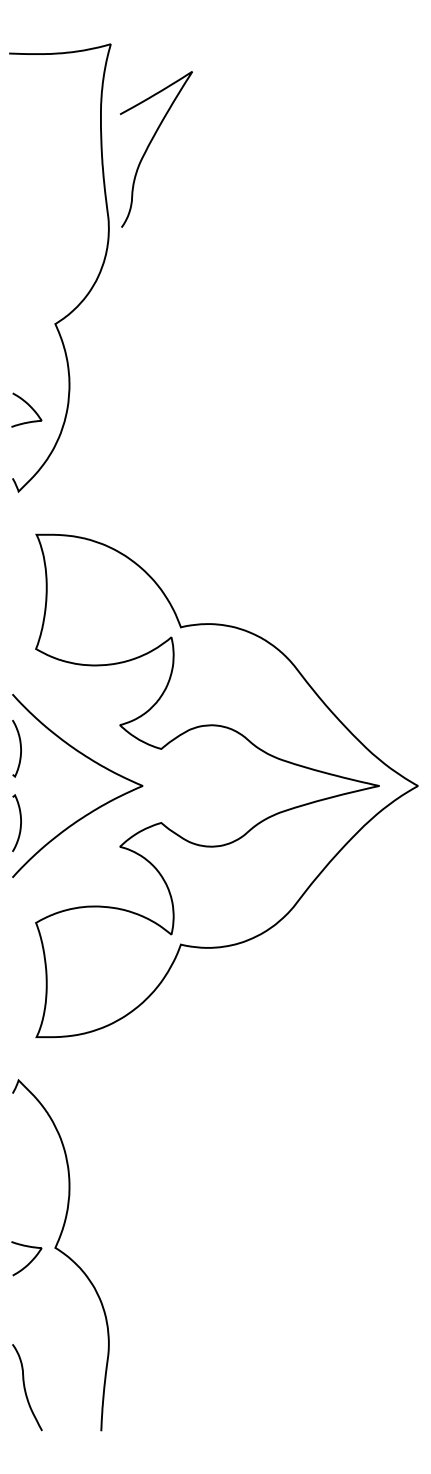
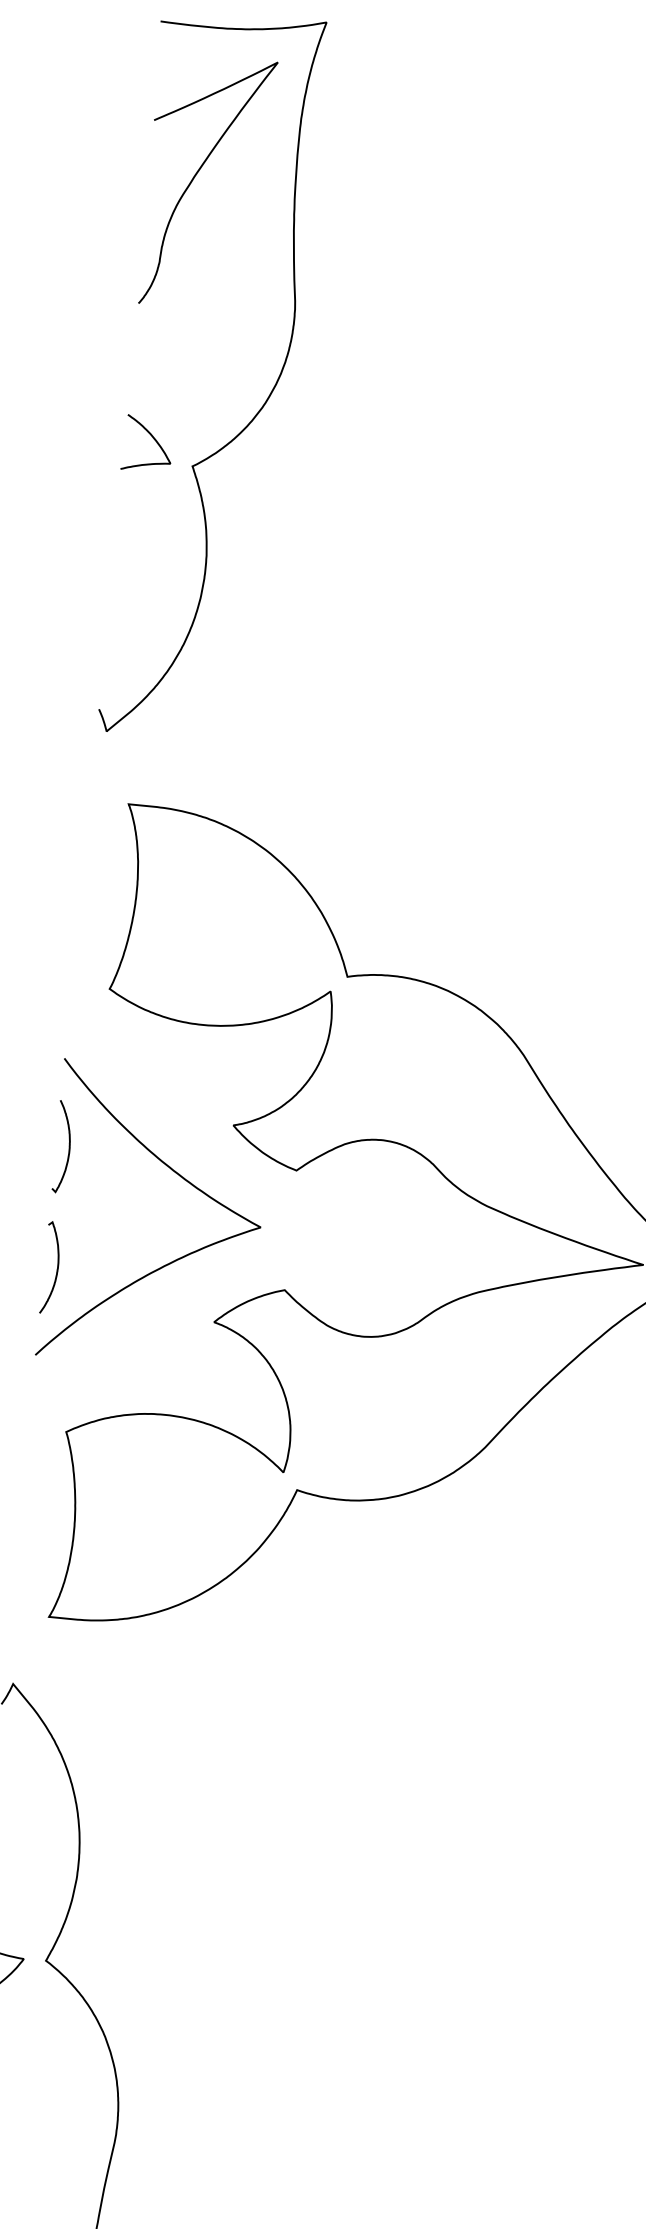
curve: (149, 146) -> (196, 176), moved
curve: (29, 406) -> (152, 438), moved

